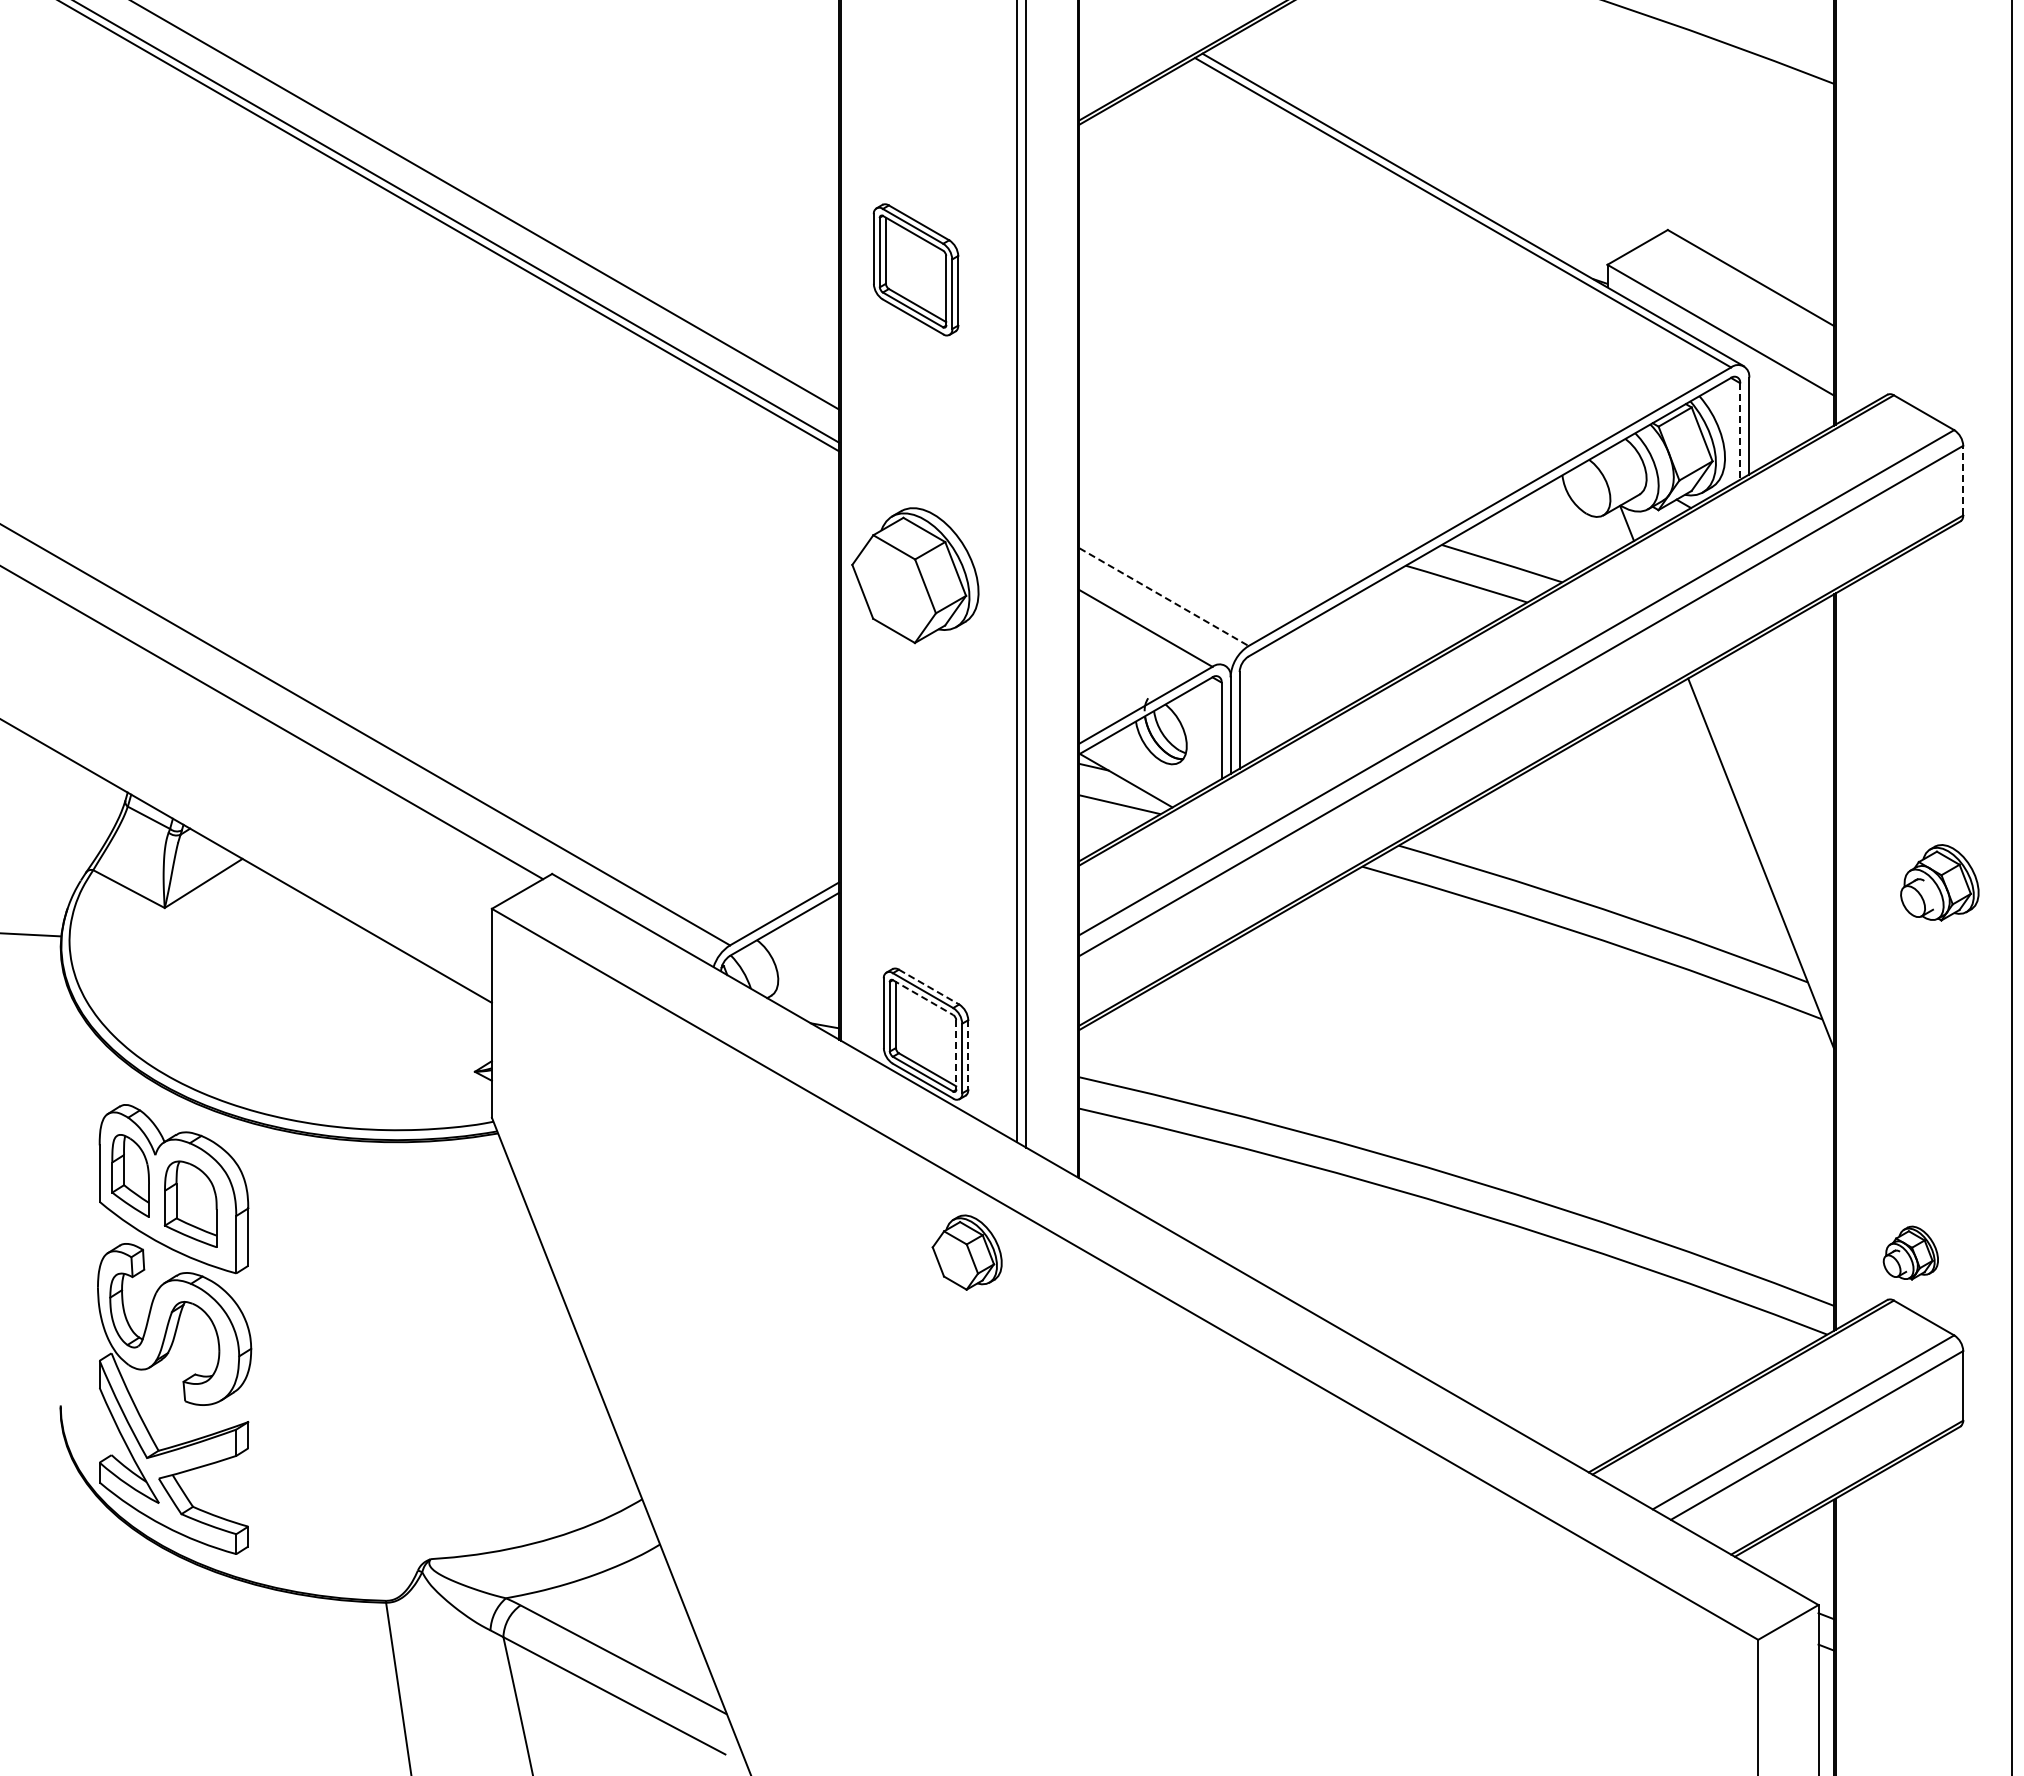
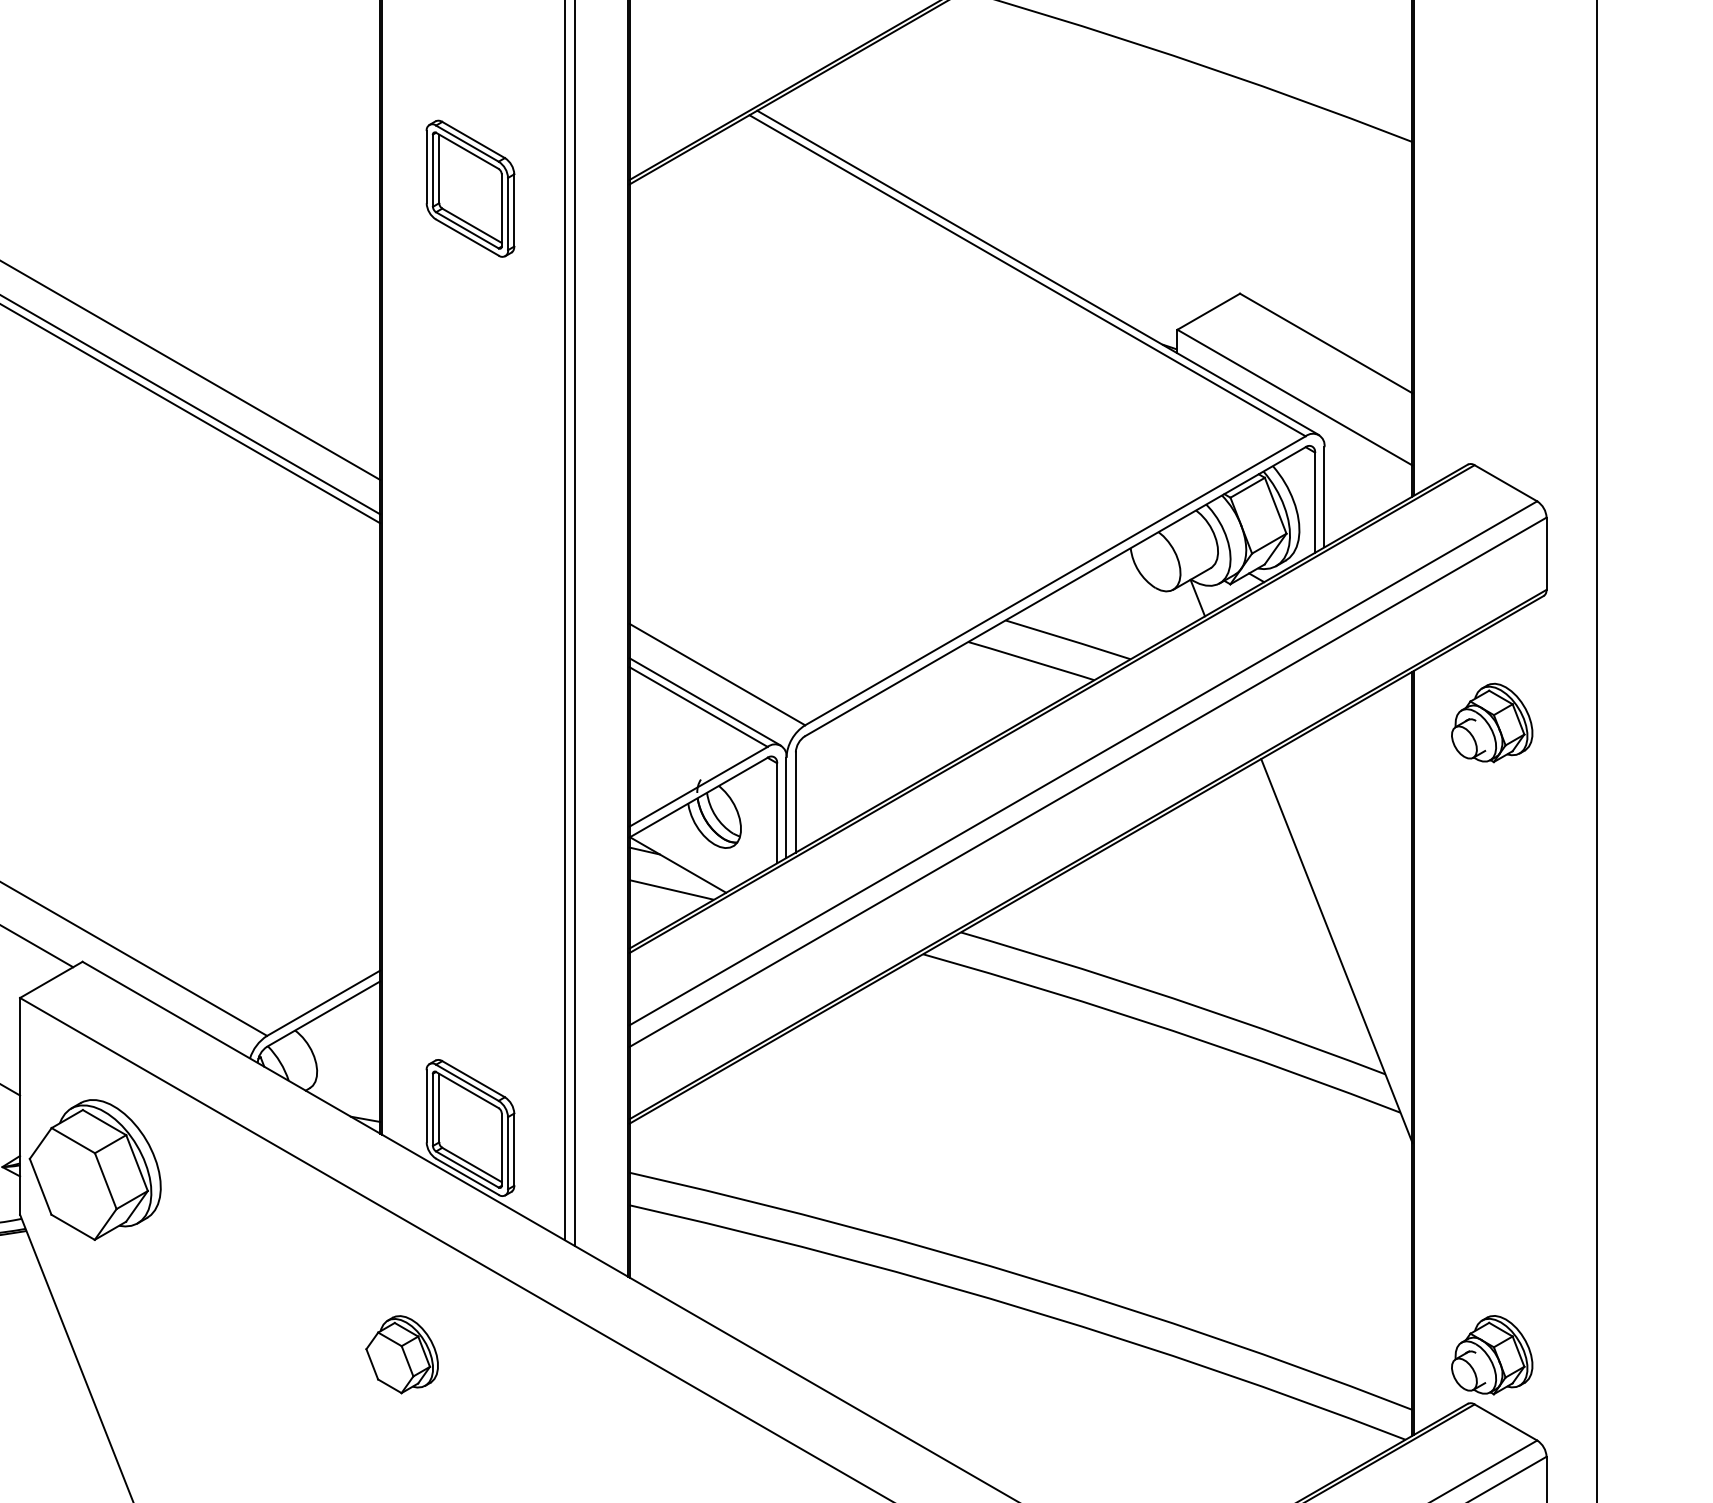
part: (915, 269) -> (469, 188), moved
line: (1740, 431) -> (1315, 502), dashed -> solid
line: (1963, 480) -> (1546, 553), dashed -> solid
part: (915, 575) -> (95, 1169), moved
line: (1164, 597) -> (717, 674), dashed -> solid
line: (1152, 623) -> (705, 701), added
part: (1939, 882) -> (1491, 722), moved
line: (929, 987) -> (474, 1079), dashed -> solid
line: (923, 997) -> (467, 1089), dashed -> solid
line: (956, 1055) -> (502, 1150), dashed -> solid
line: (968, 1055) -> (514, 1150), dashed -> solid
part: (966, 1252) -> (401, 1354), moved
part: (1910, 1252) -> (1491, 1354), size x1.43

